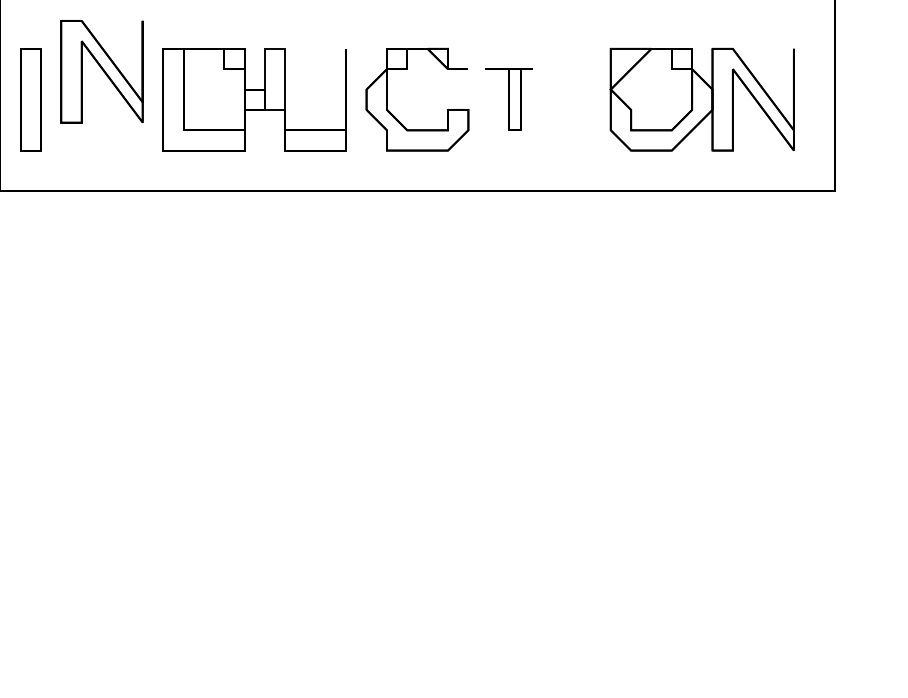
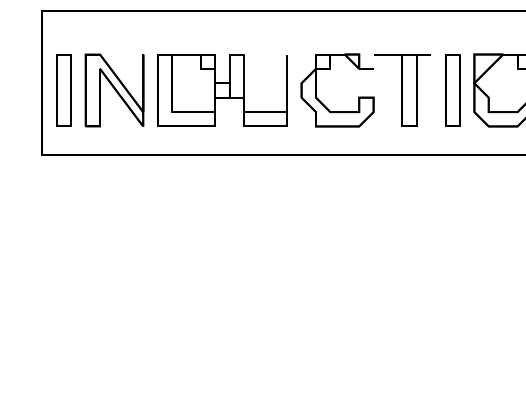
part: (101, 71) -> (114, 90), moved
part: (508, 99) -> (402, 90), size x1.67
part: (579, 99) -> (452, 90), added

